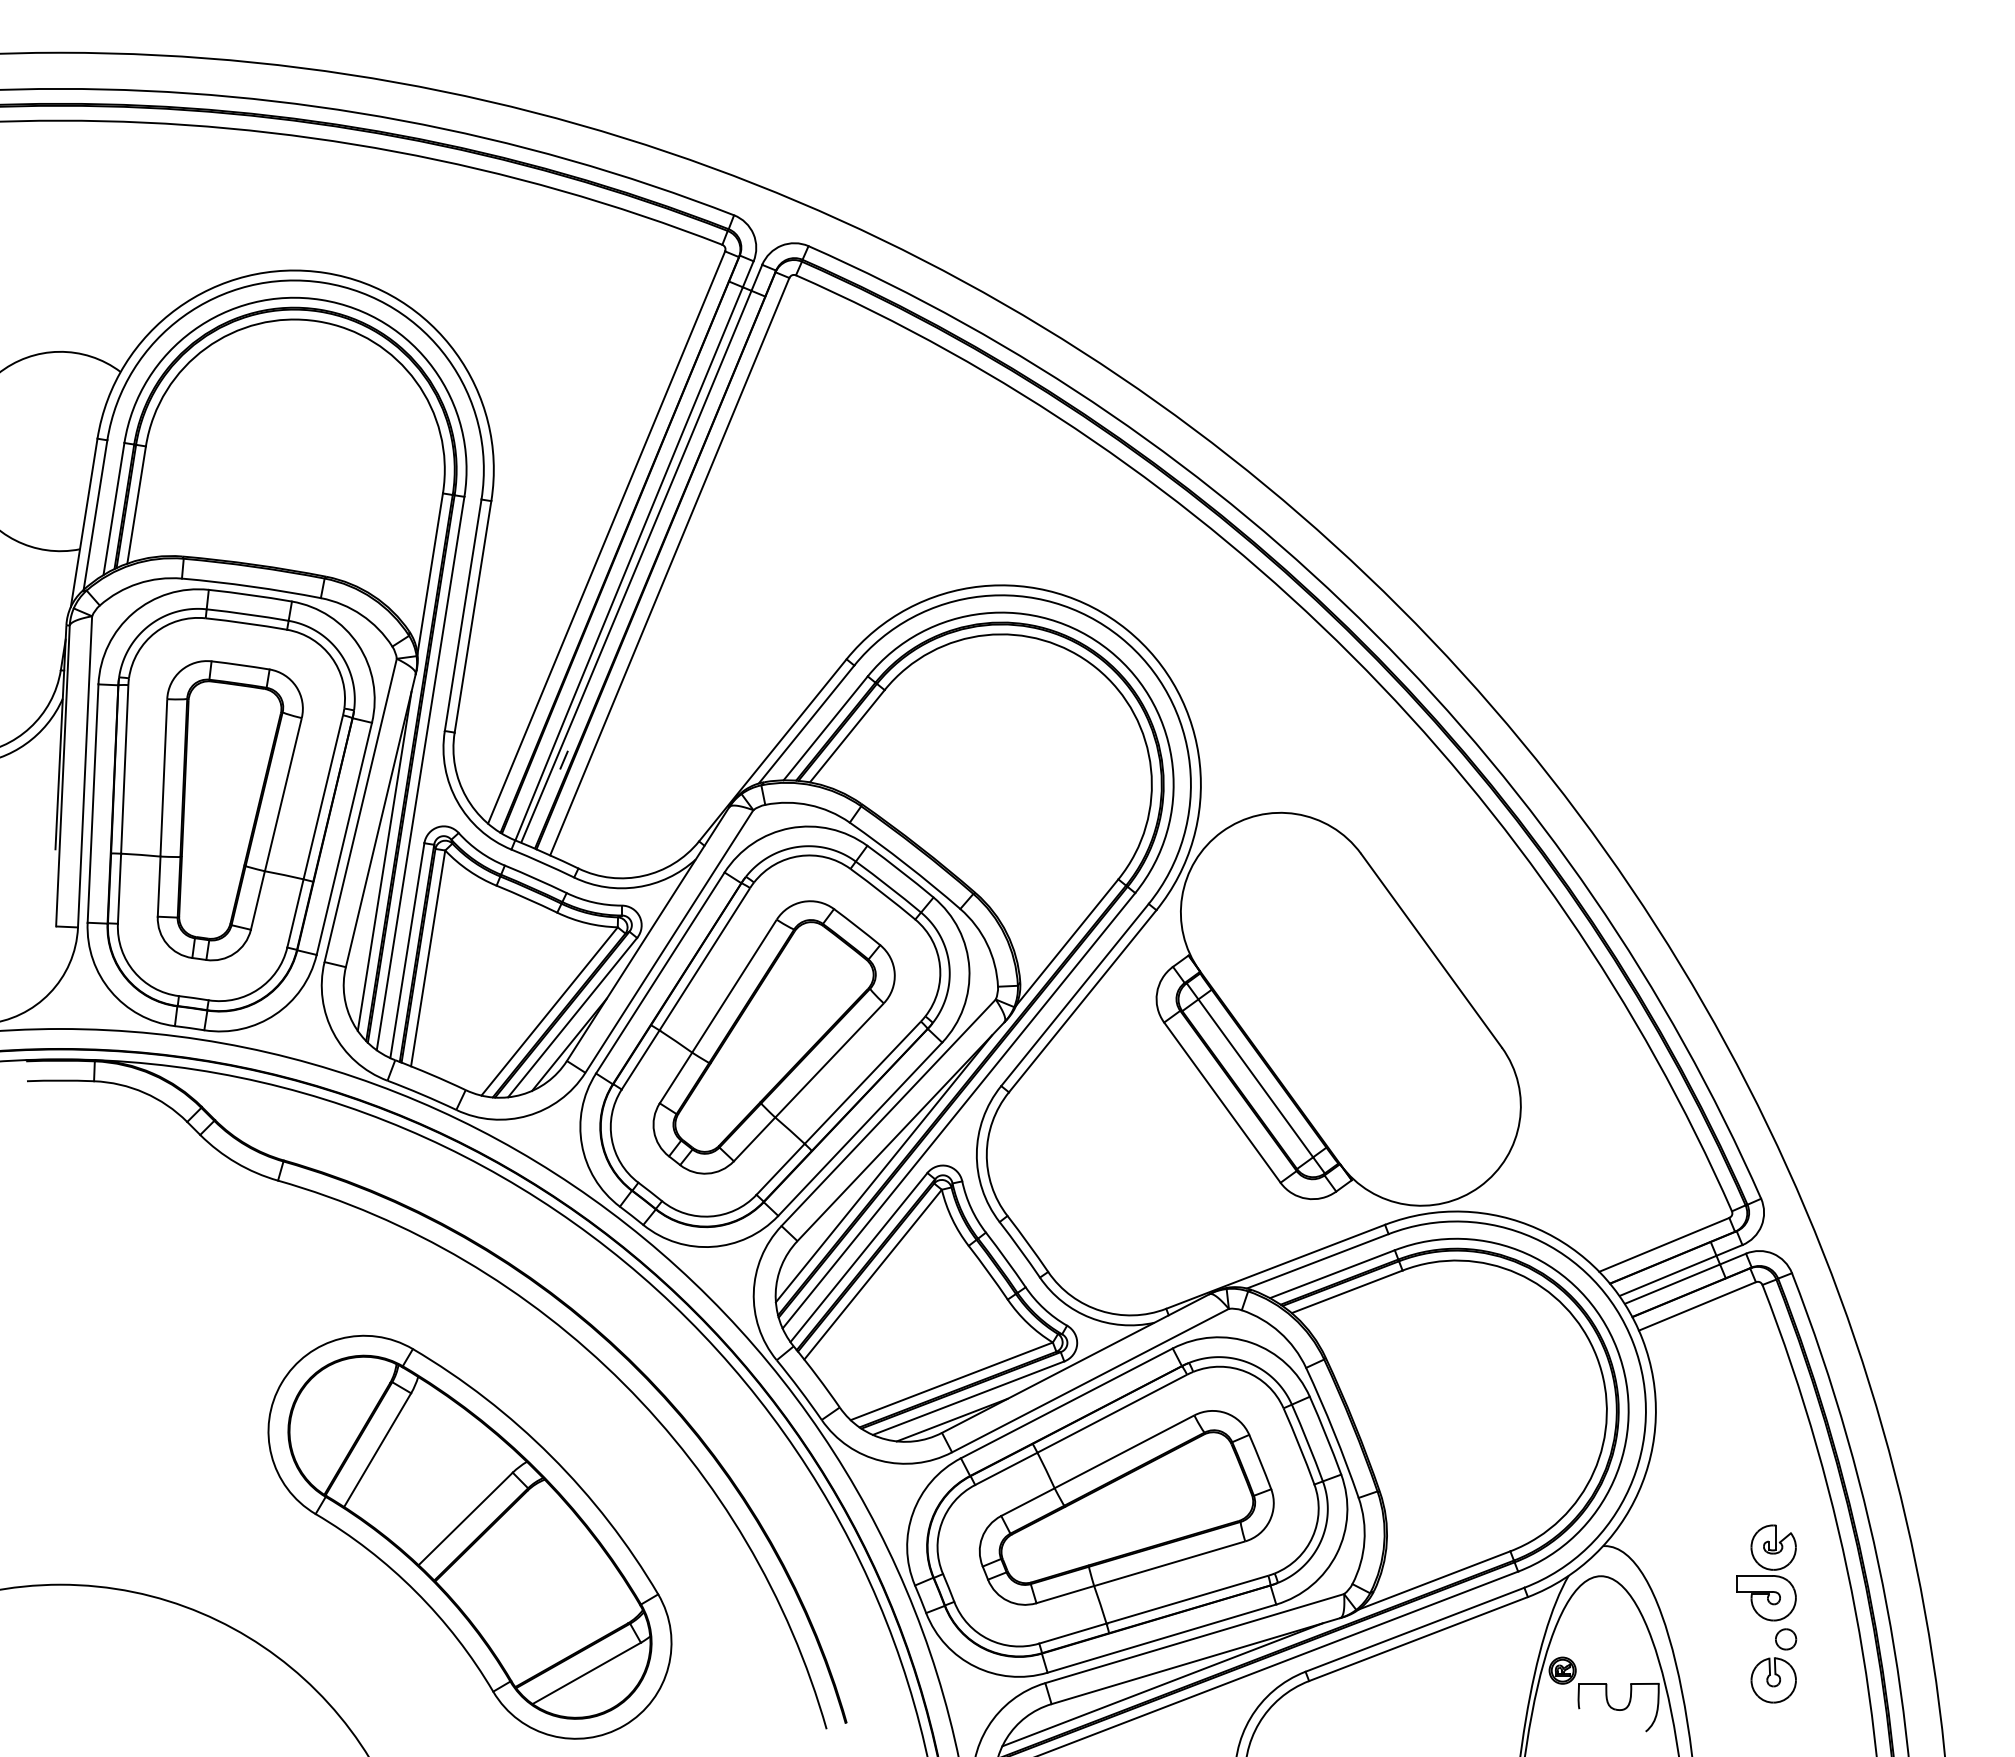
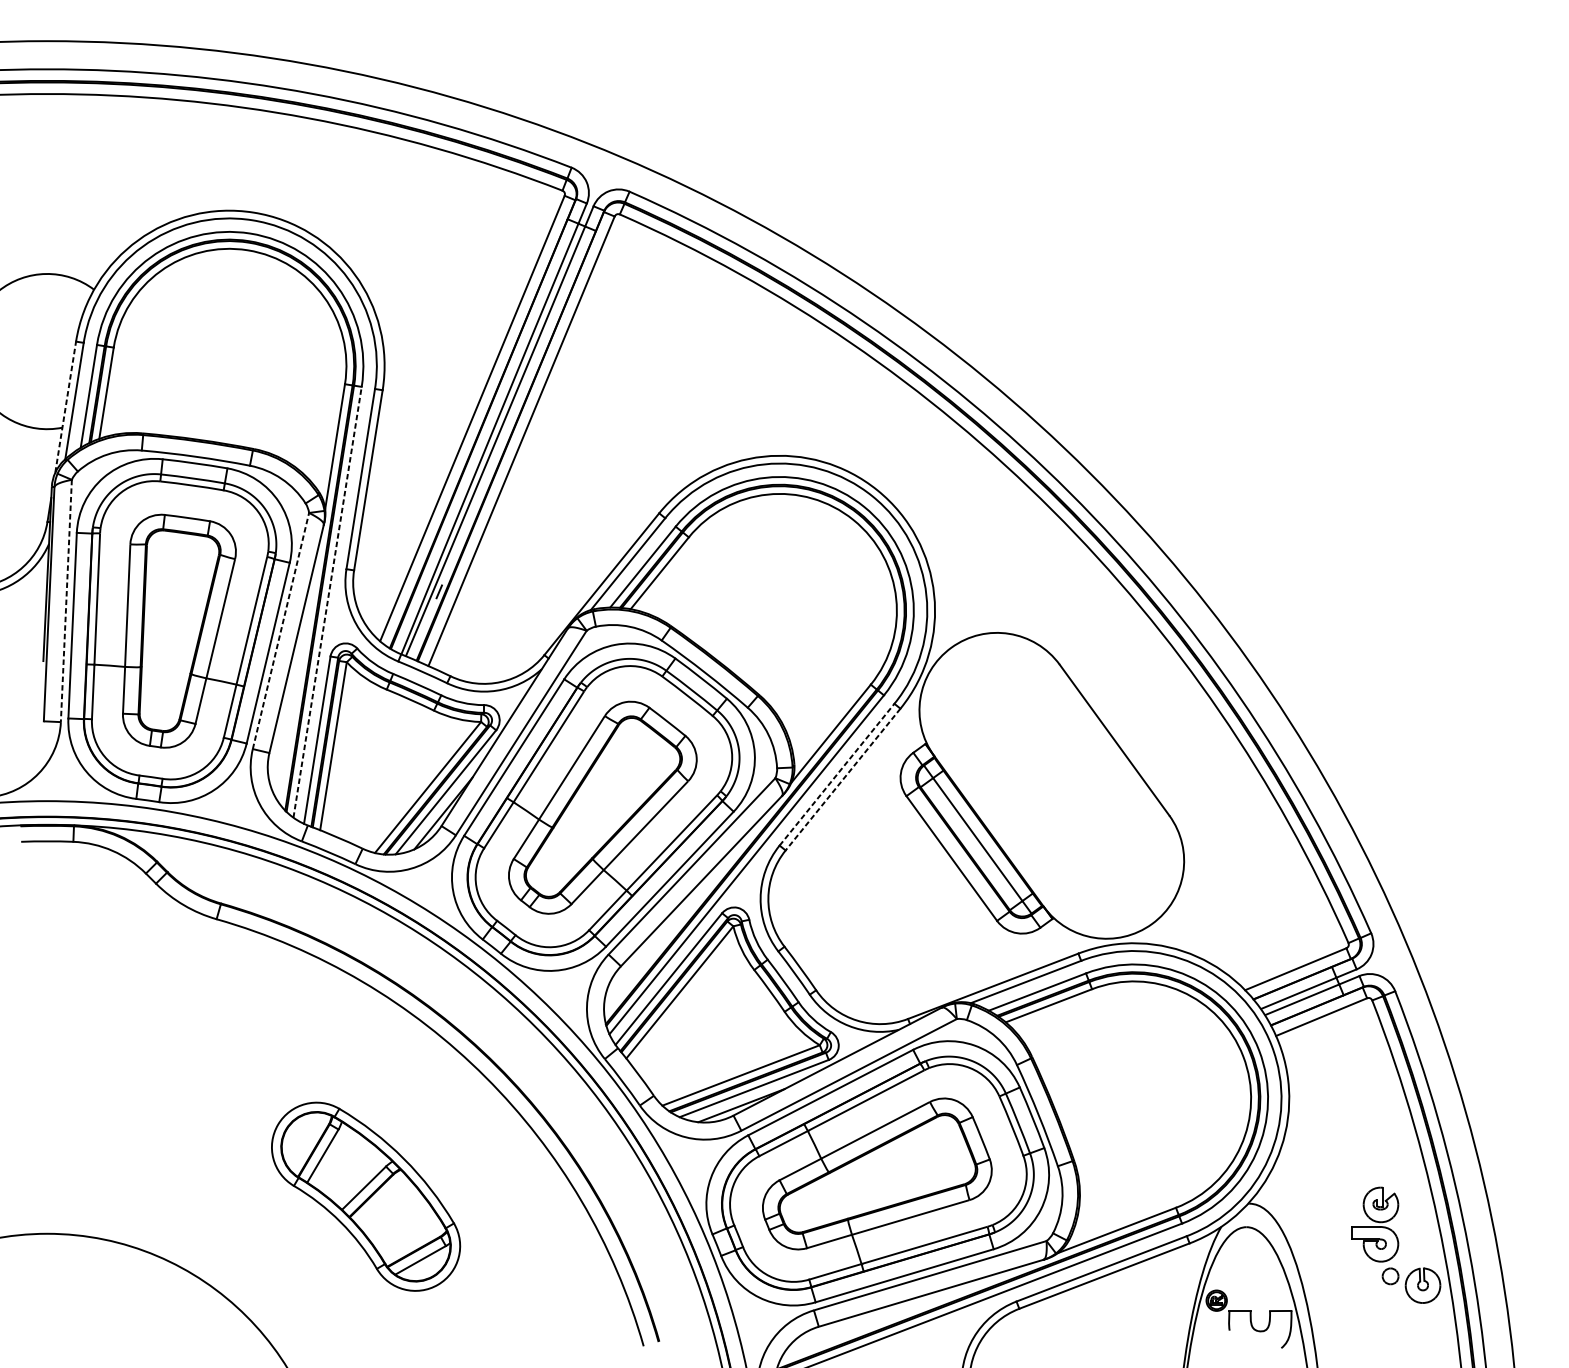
line: (84, 522) -> (65, 406), solid -> dashed
line: (85, 771) -> (66, 600), solid -> dashed
line: (420, 773) -> (327, 602), solid -> dashed
line: (360, 810) -> (280, 631), solid -> dashed
line: (384, 860) -> (299, 669), removed
line: (1075, 994) -> (837, 774), solid -> dashed
line: (1082, 1001) -> (842, 779), solid -> dashed
line: (883, 1168) -> (687, 909), removed
part: (469, 1536) -> (365, 1196), size x0.6
part: (1773, 1680) -> (1422, 1285), moved
line: (1162, 1684) -> (905, 1311), removed

